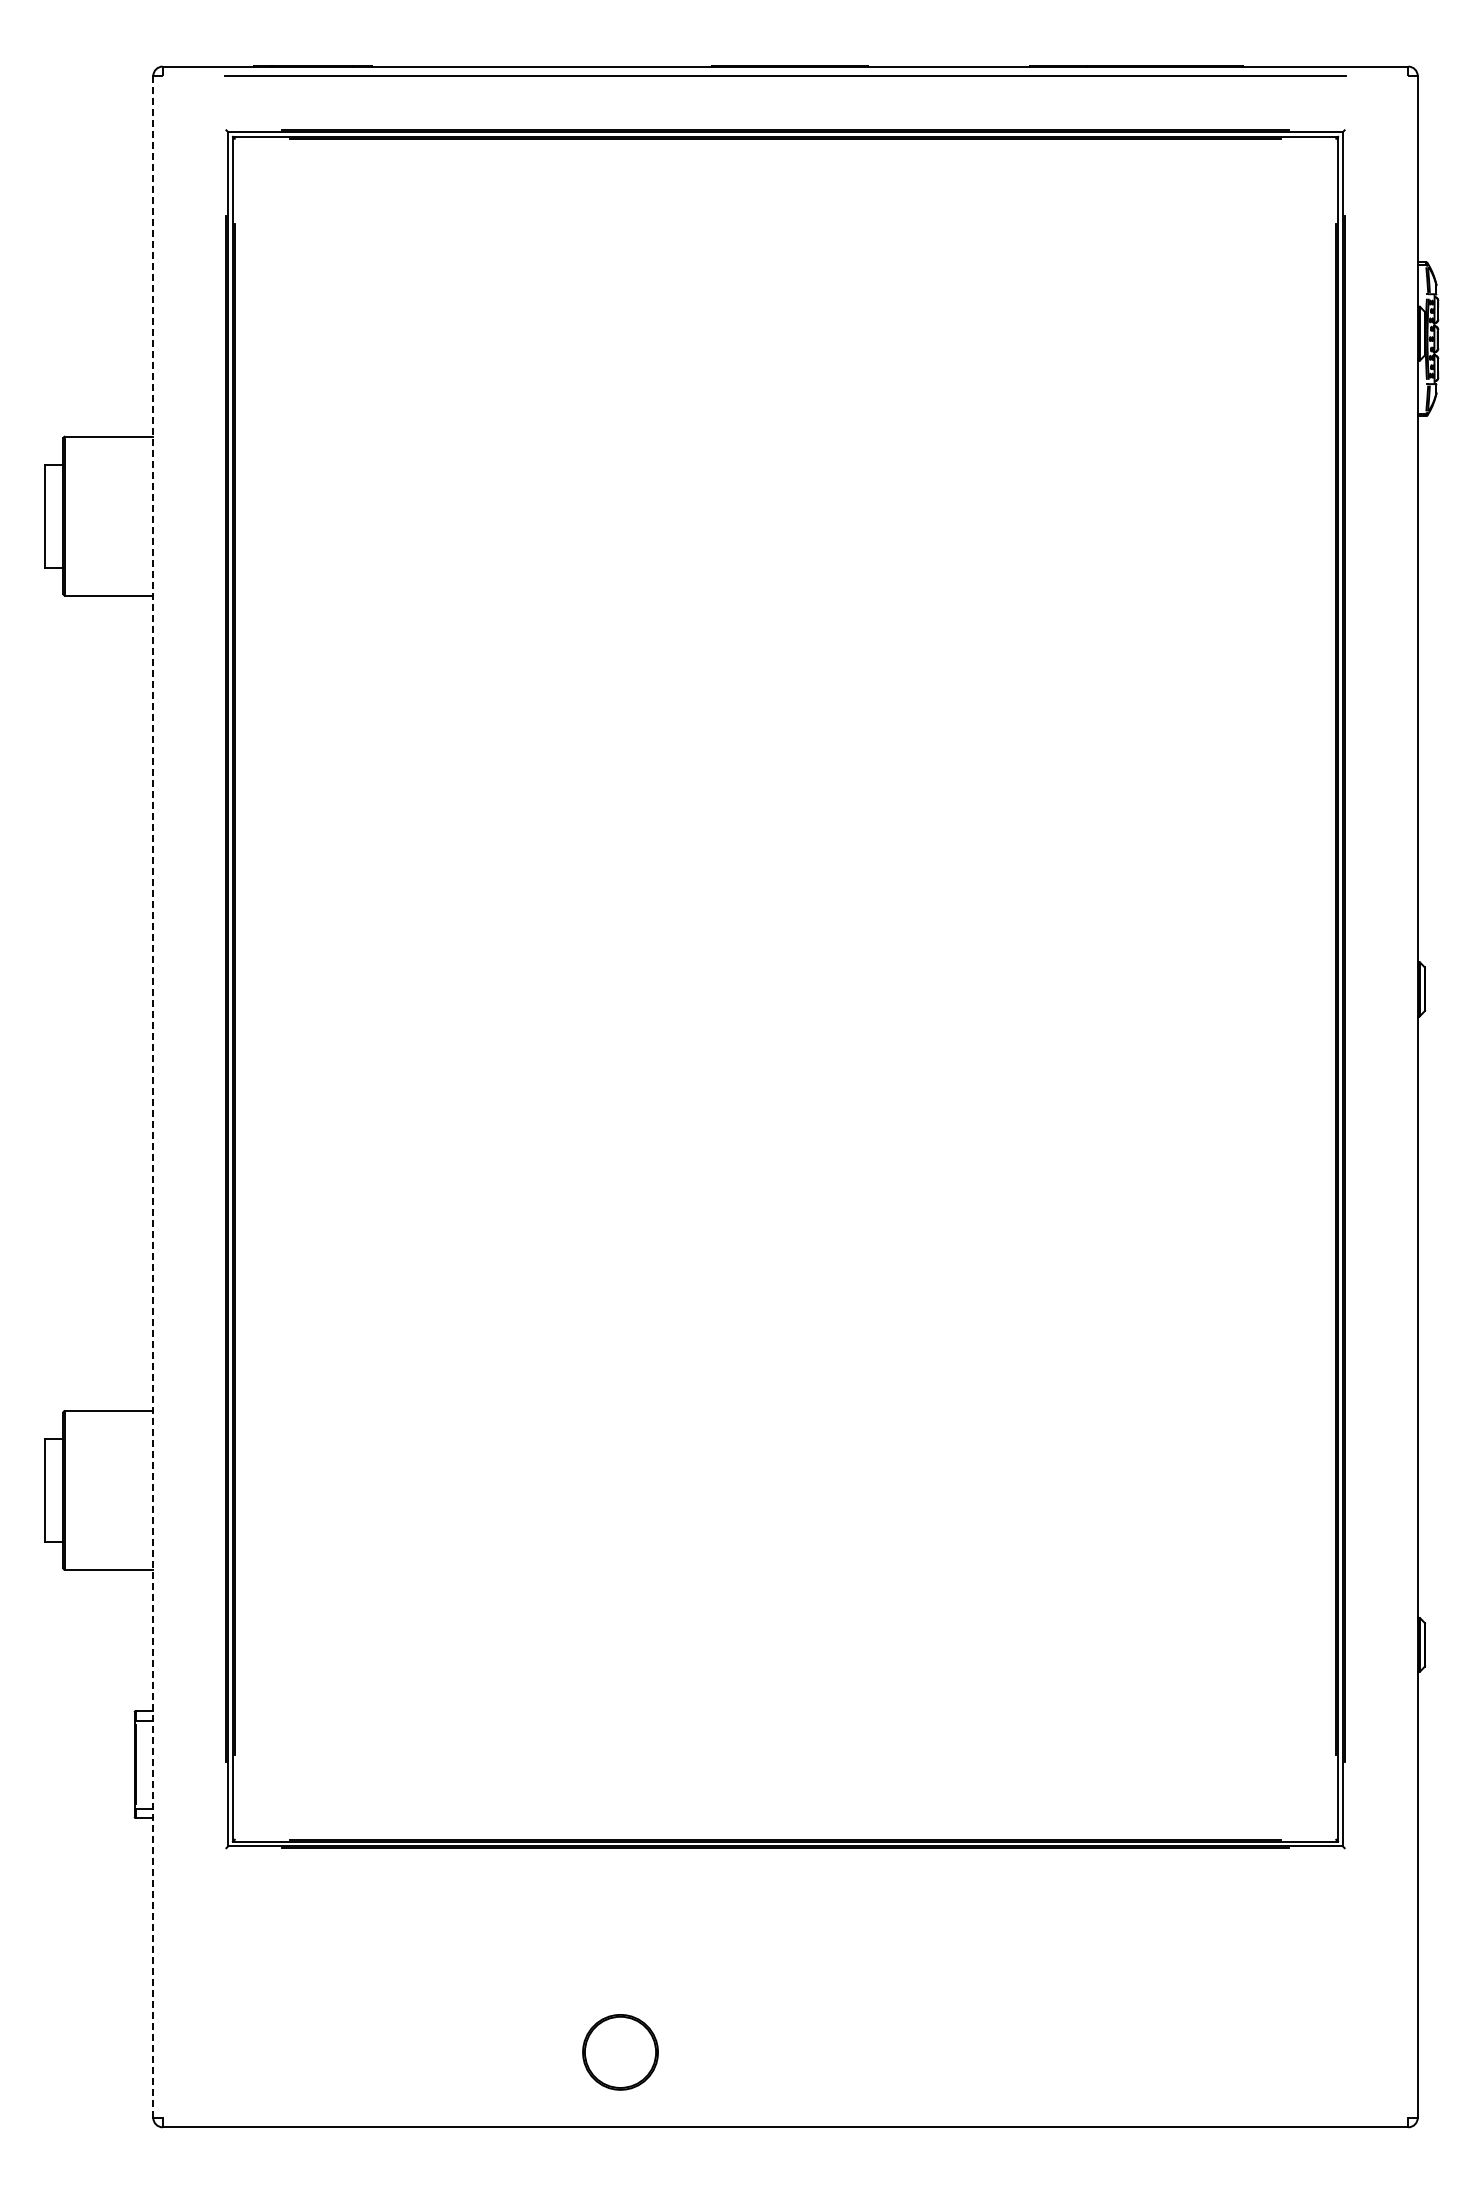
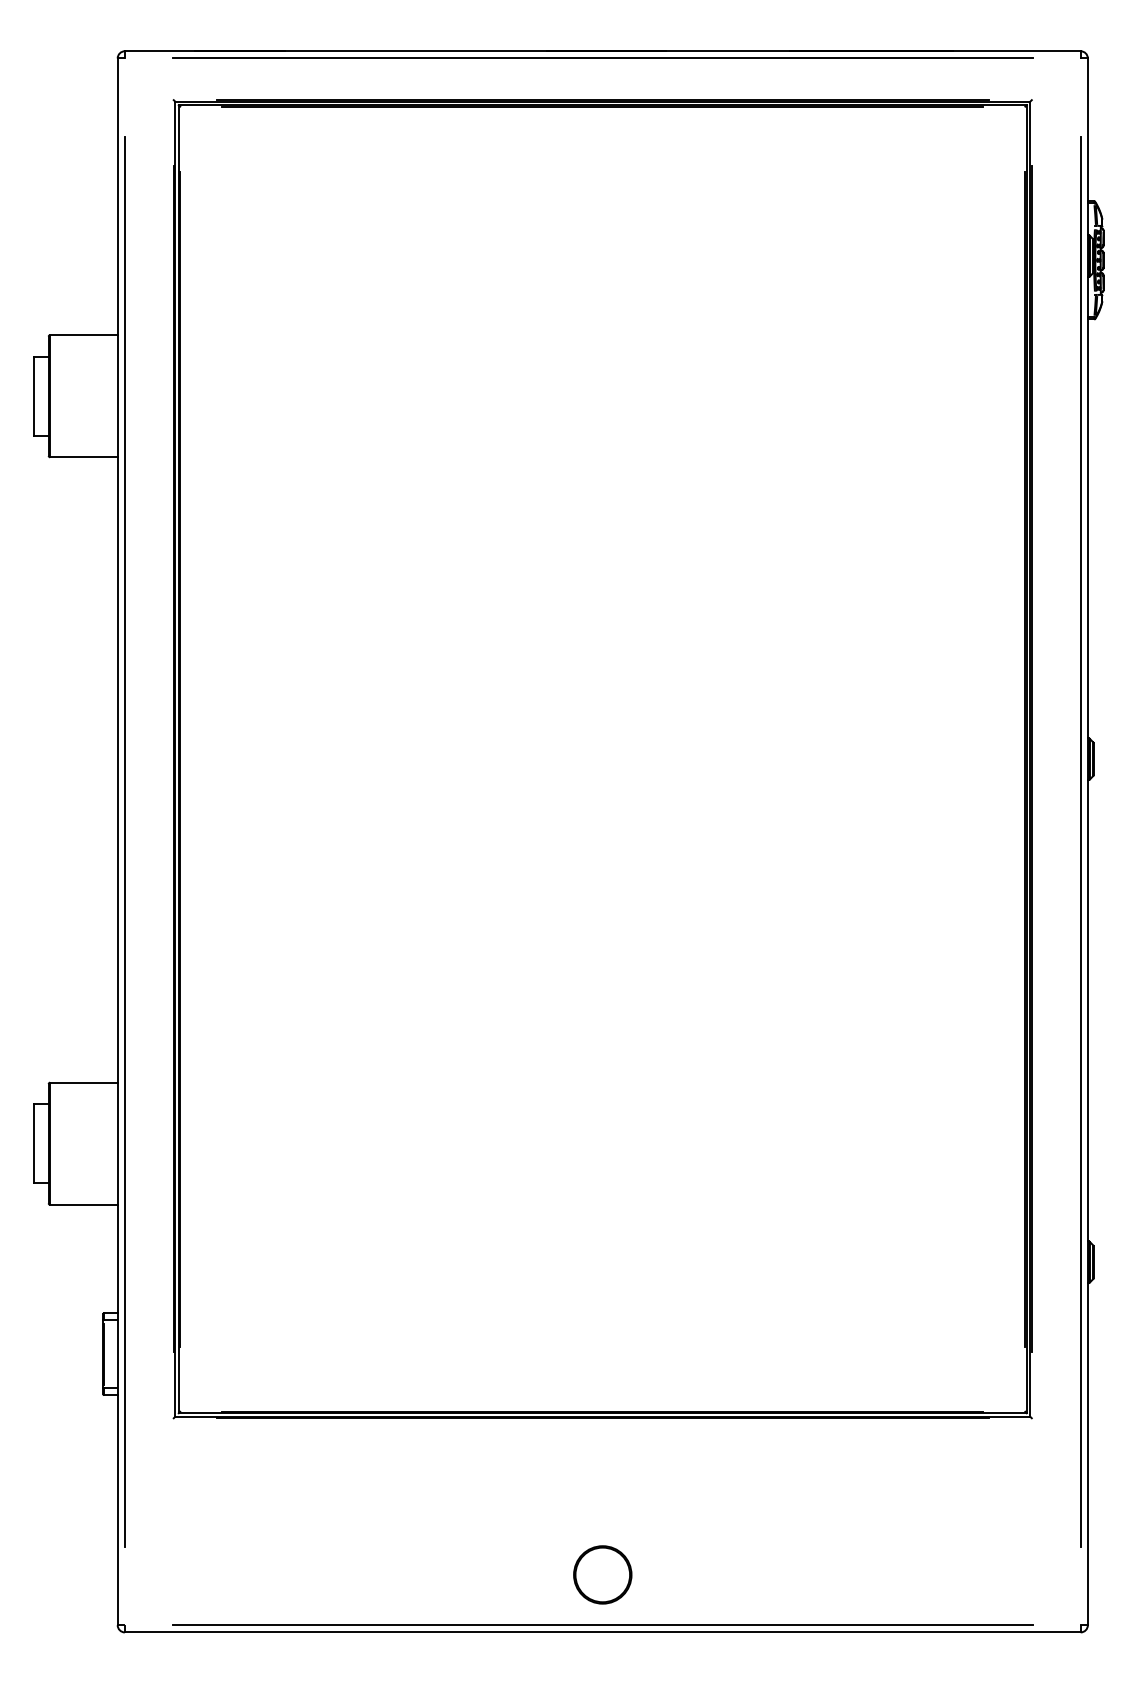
line: (153, 1096) -> (117, 841), dashed -> solid
line: (162, 1096) -> (124, 841), added
line: (1408, 1096) -> (1080, 841), added
part: (620, 2052) -> (602, 1575), moved
line: (784, 2117) -> (601, 1624), added

